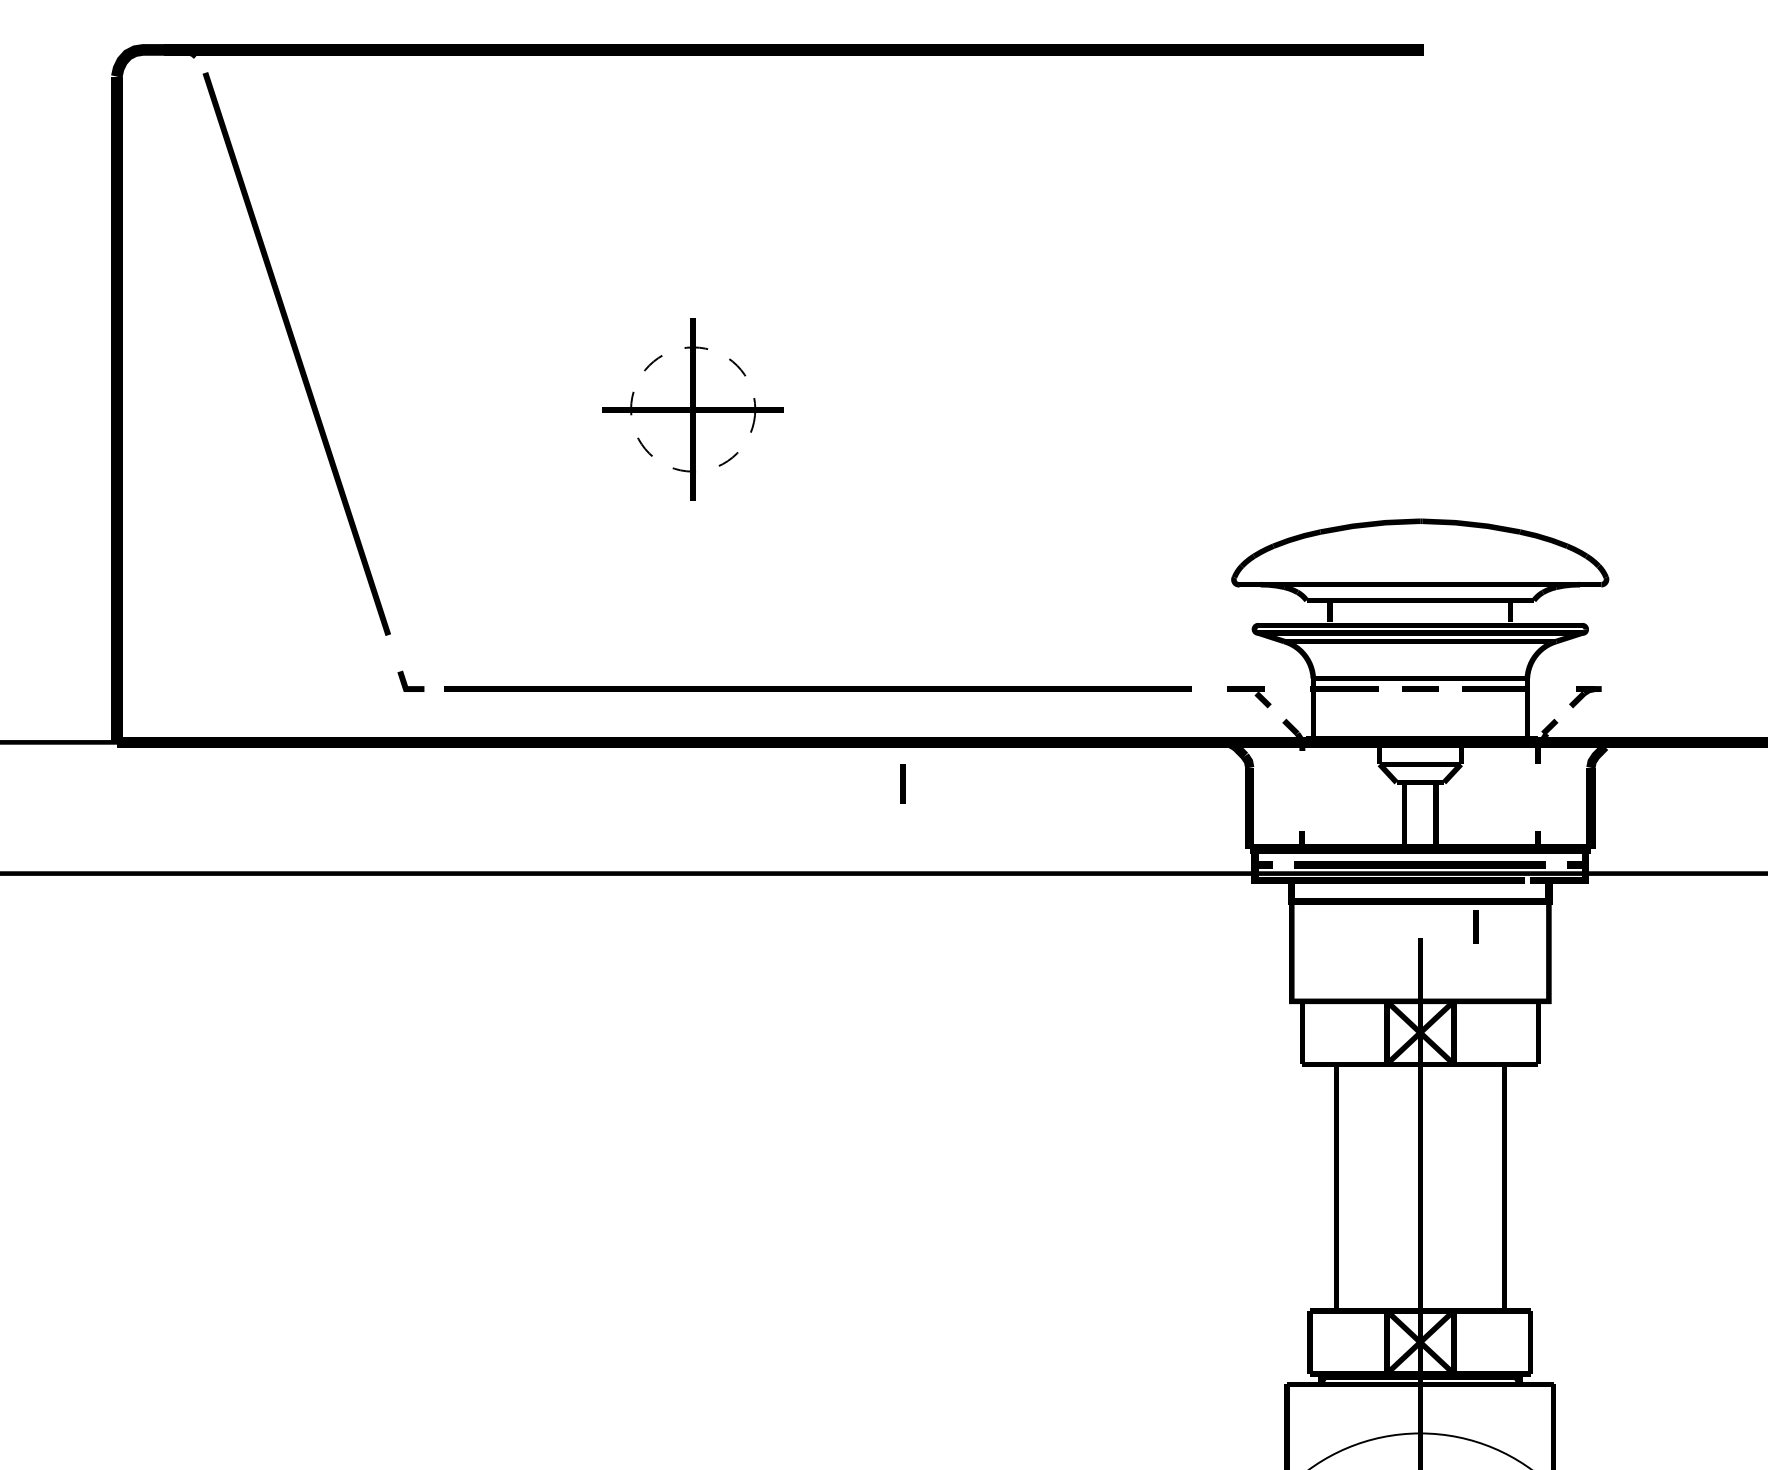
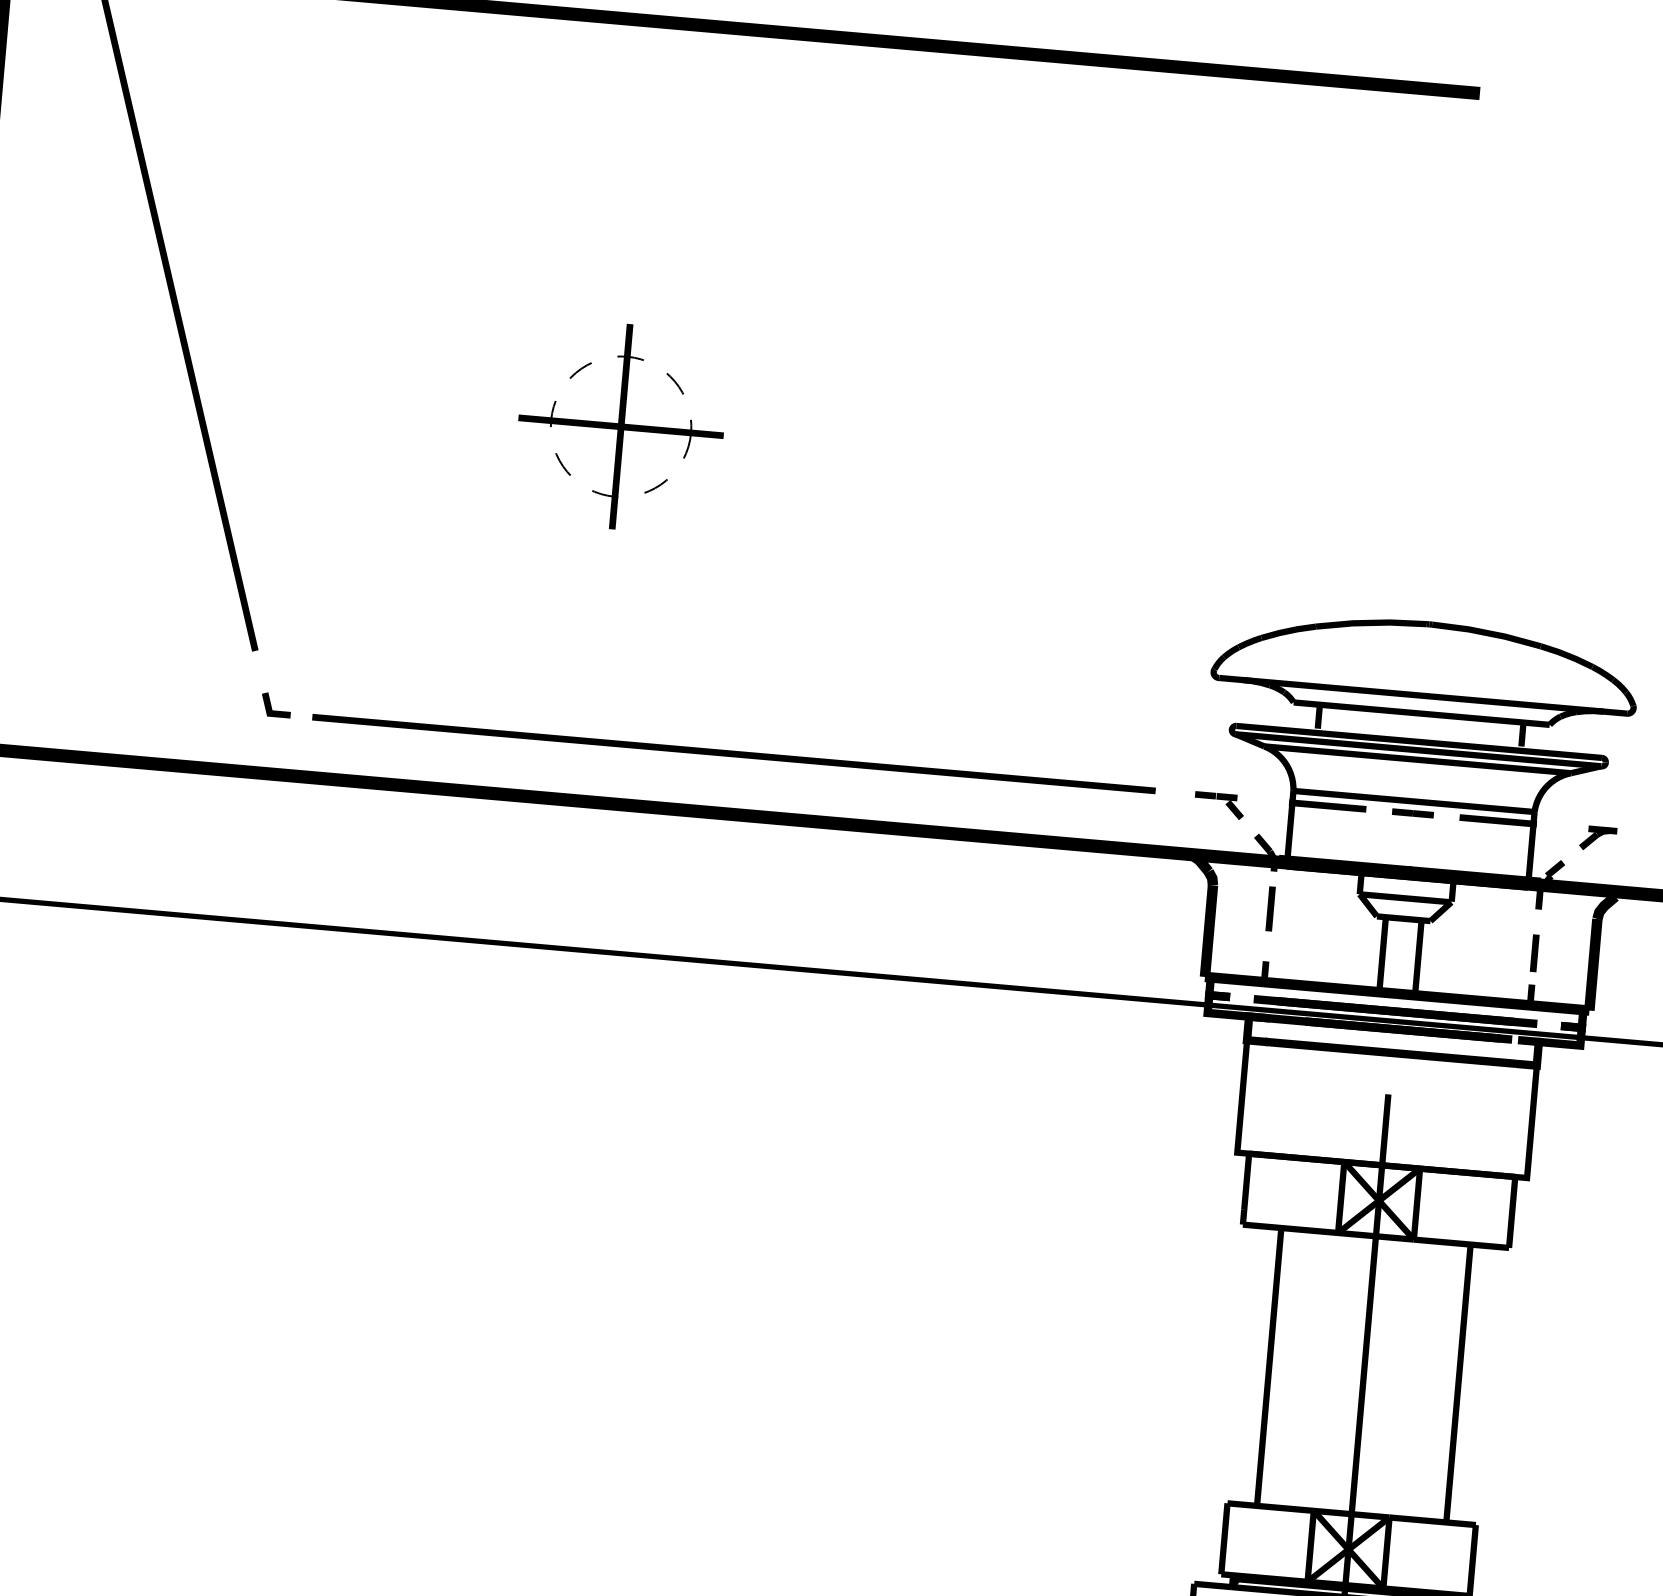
line: (902, 783) -> (1269, 908), moved
line: (1475, 926) -> (1533, 952), moved

